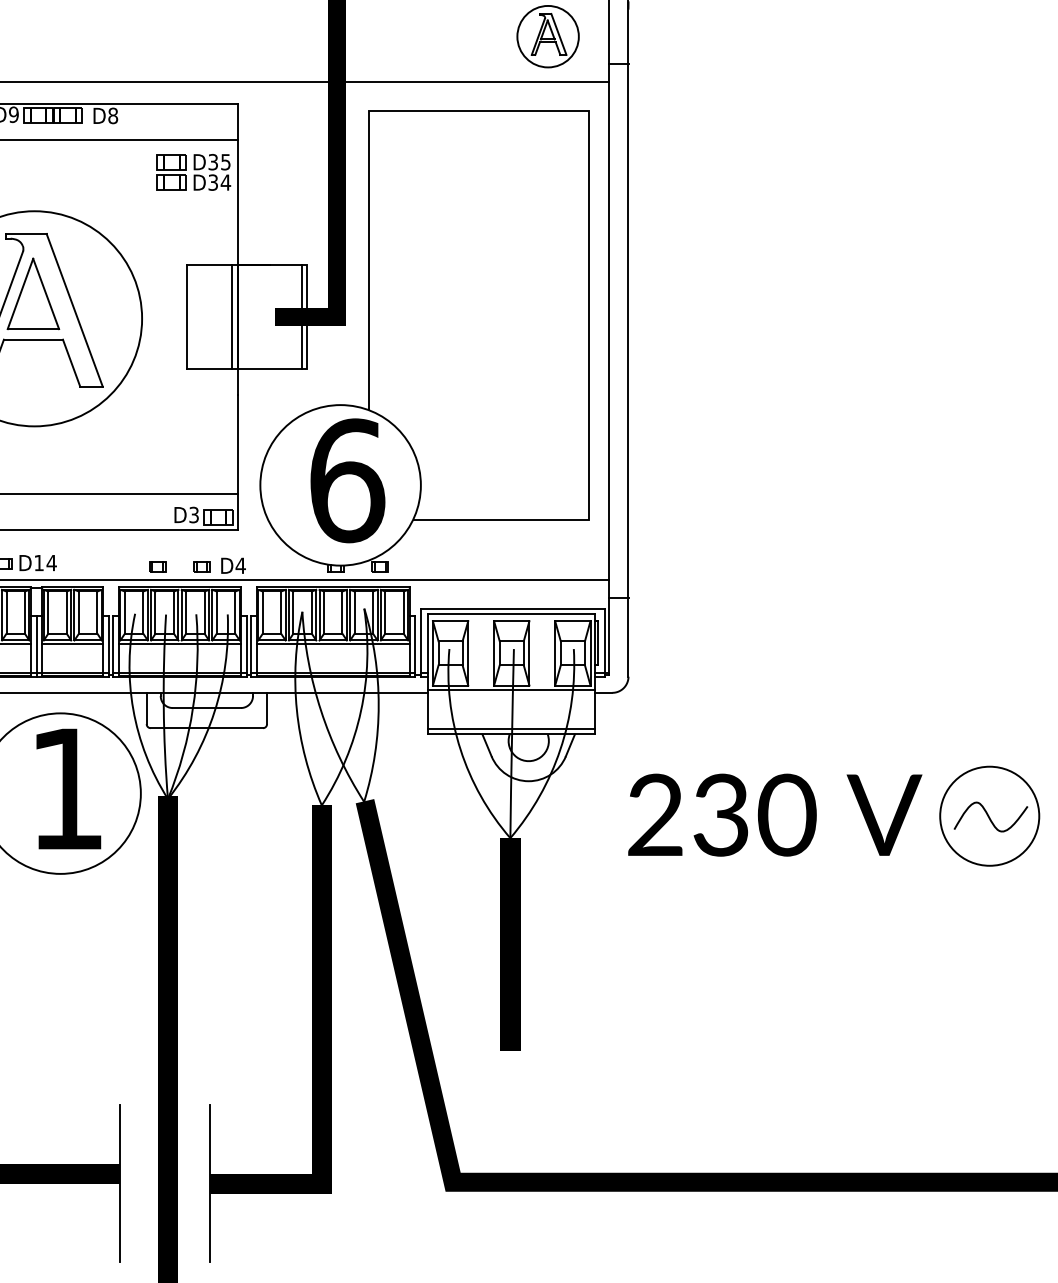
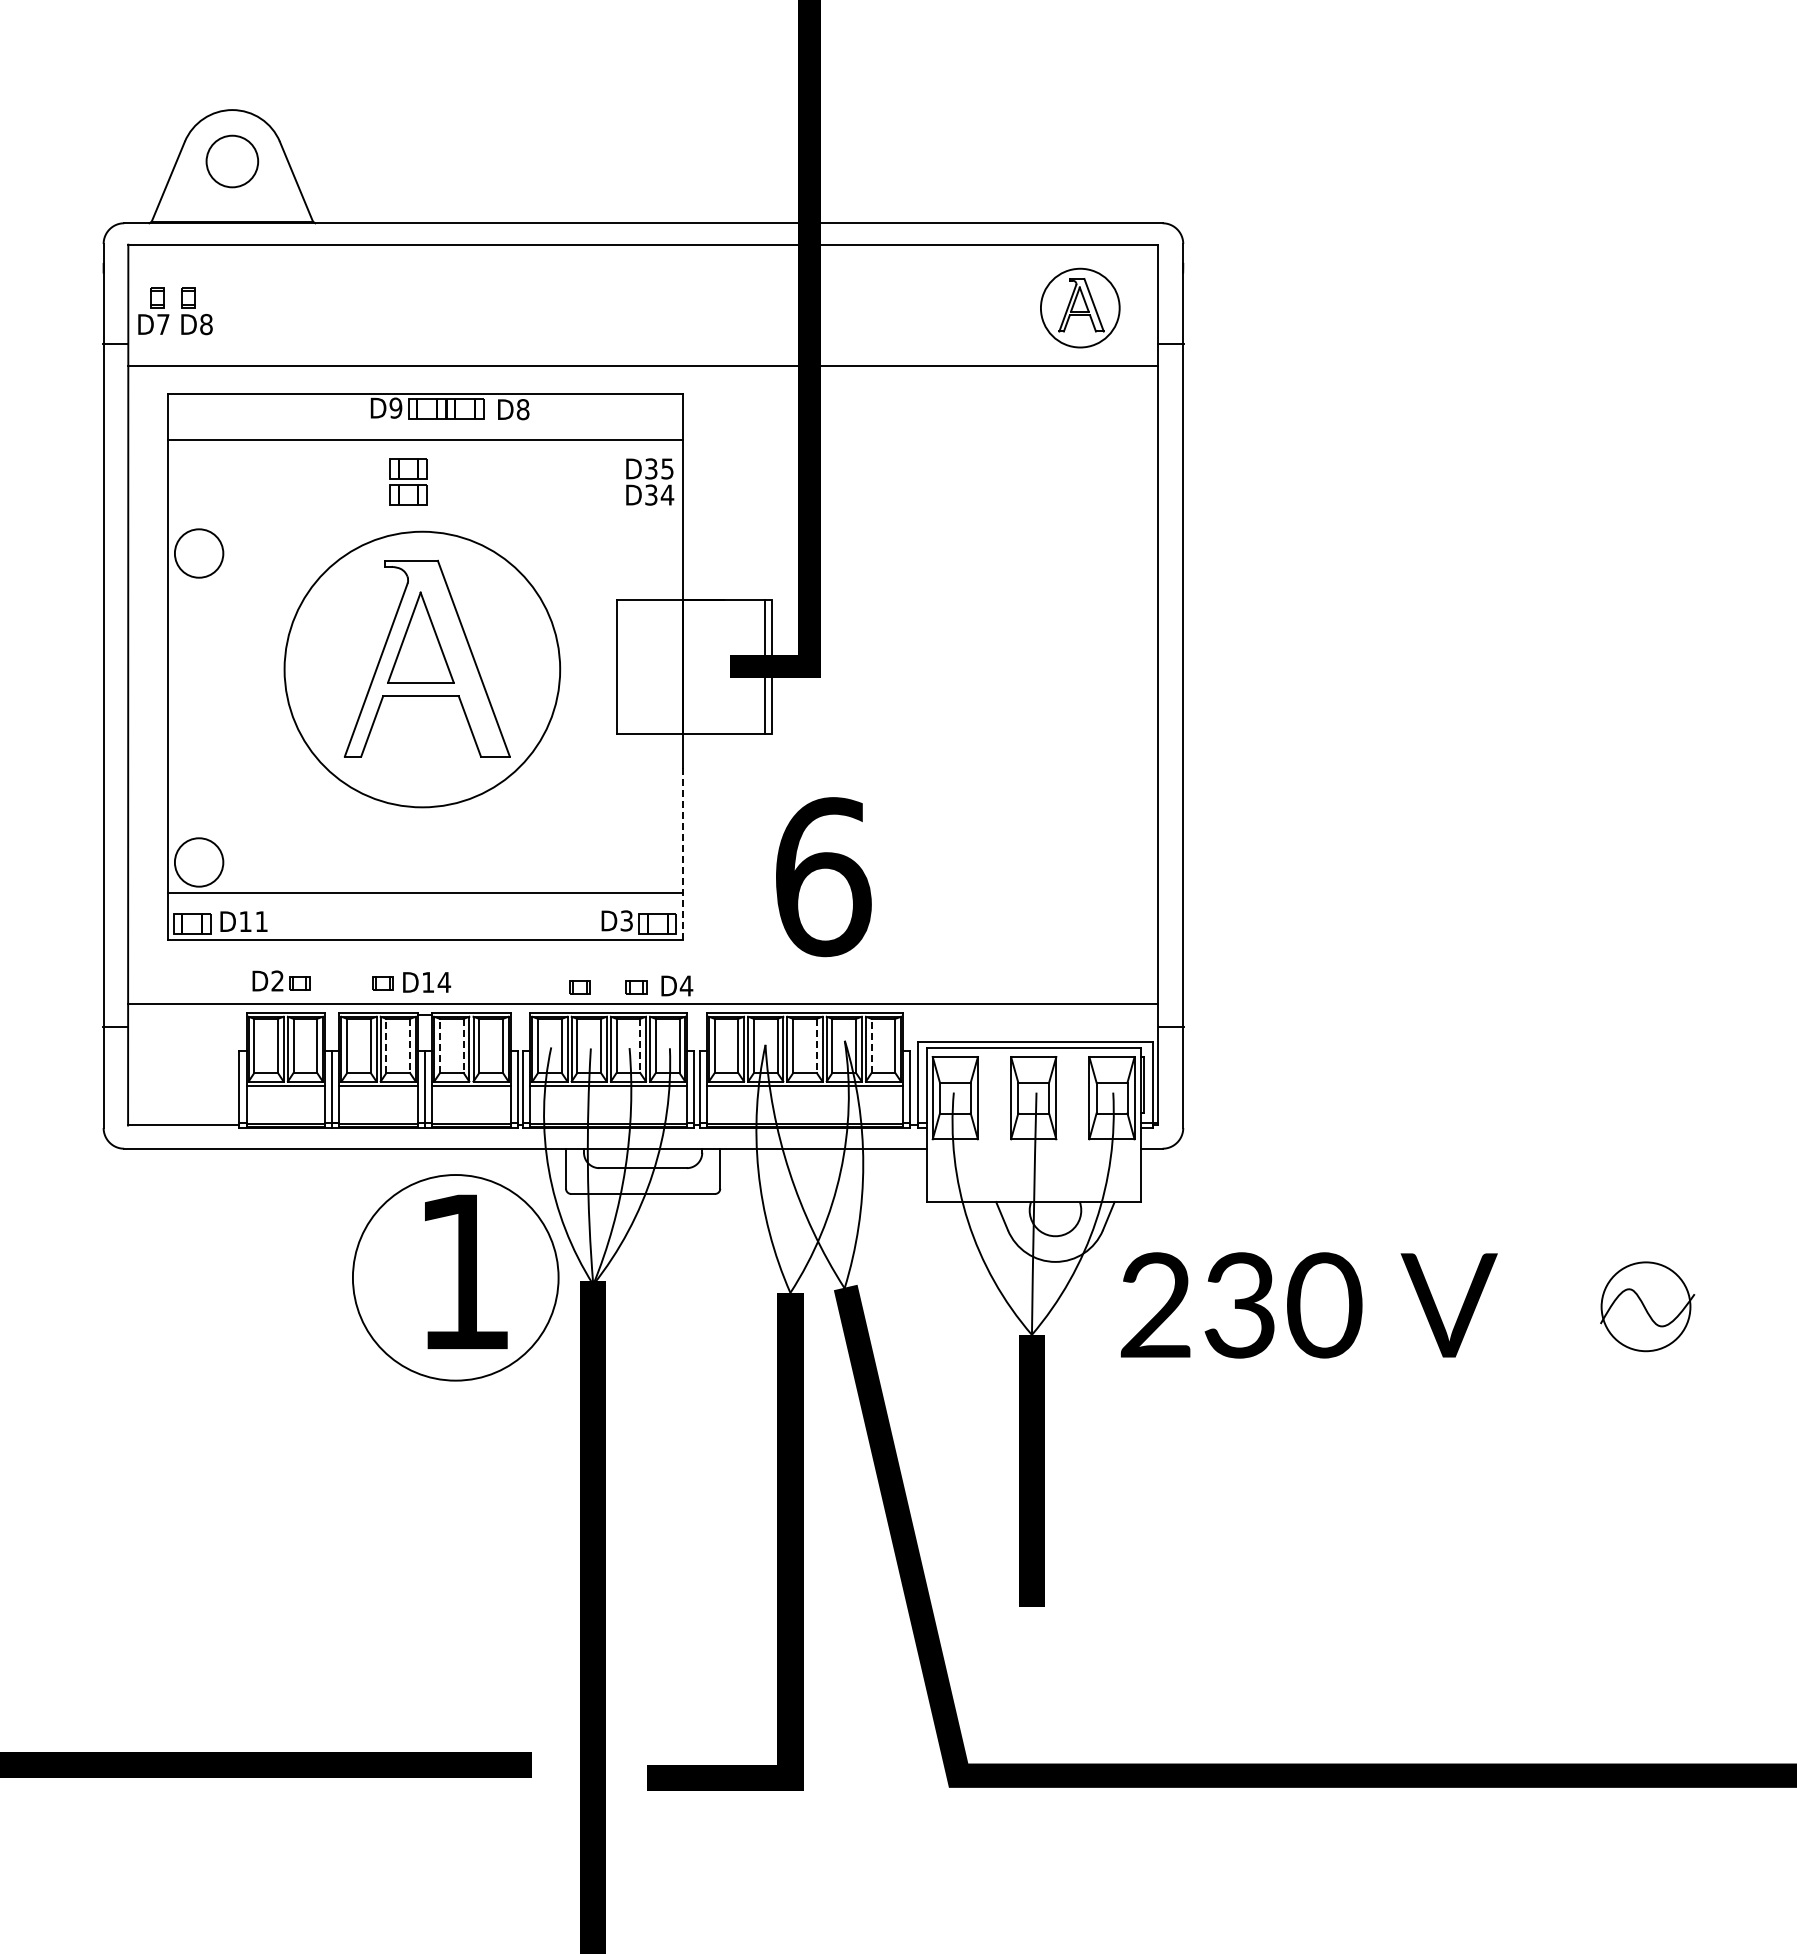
part: (172, 172) -> (408, 481), moved
line: (232, 316) -> (675, 666), removed
part: (424, 341) -> (921, 698), removed
line: (238, 462) -> (683, 853), solid -> dashed
line: (6, 612) -> (386, 1045), solid -> dashed
line: (48, 612) -> (440, 1045), solid -> dashed
line: (385, 612) -> (871, 1045), solid -> dashed
line: (25, 613) -> (410, 1046), solid -> dashed
line: (66, 613) -> (463, 1046), solid -> dashed
line: (204, 613) -> (640, 1046), solid -> dashed
line: (342, 613) -> (816, 1046), solid -> dashed
line: (511, 689) -> (1033, 1144), removed
line: (511, 728) -> (1033, 1194), removed
text: (774, 815) -> (1308, 1305), moved
circle: (989, 816) -> (1645, 1306), size x0.7
line: (119, 1183) -> (531, 1777), removed
line: (209, 1183) -> (646, 1777), removed

